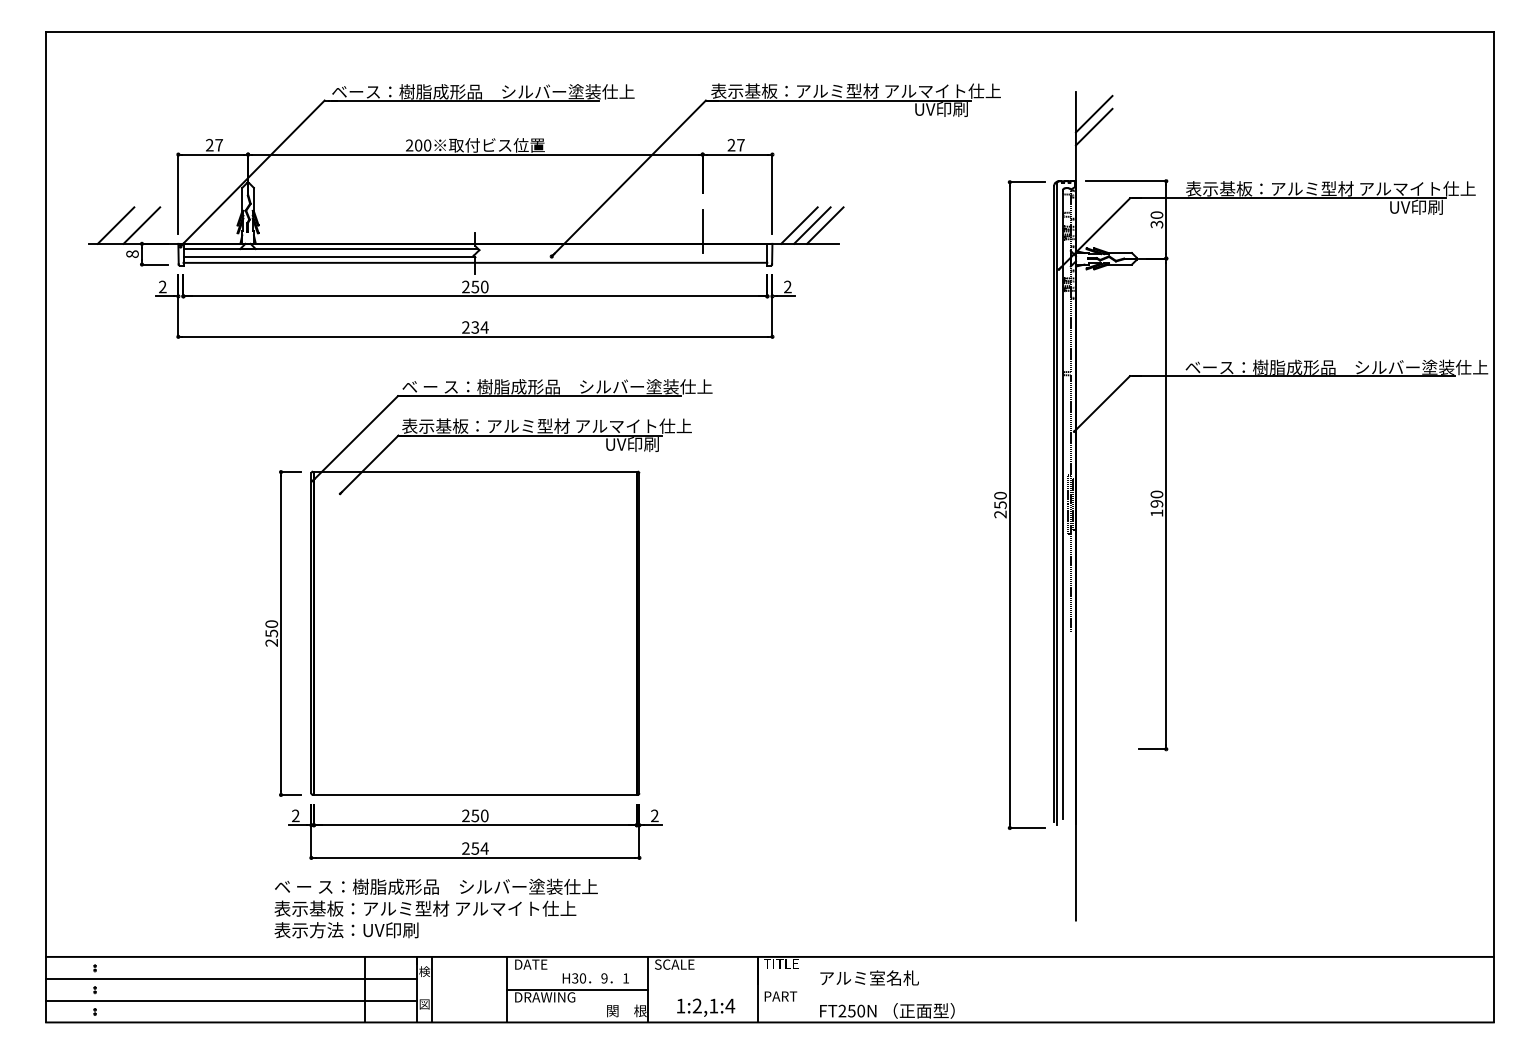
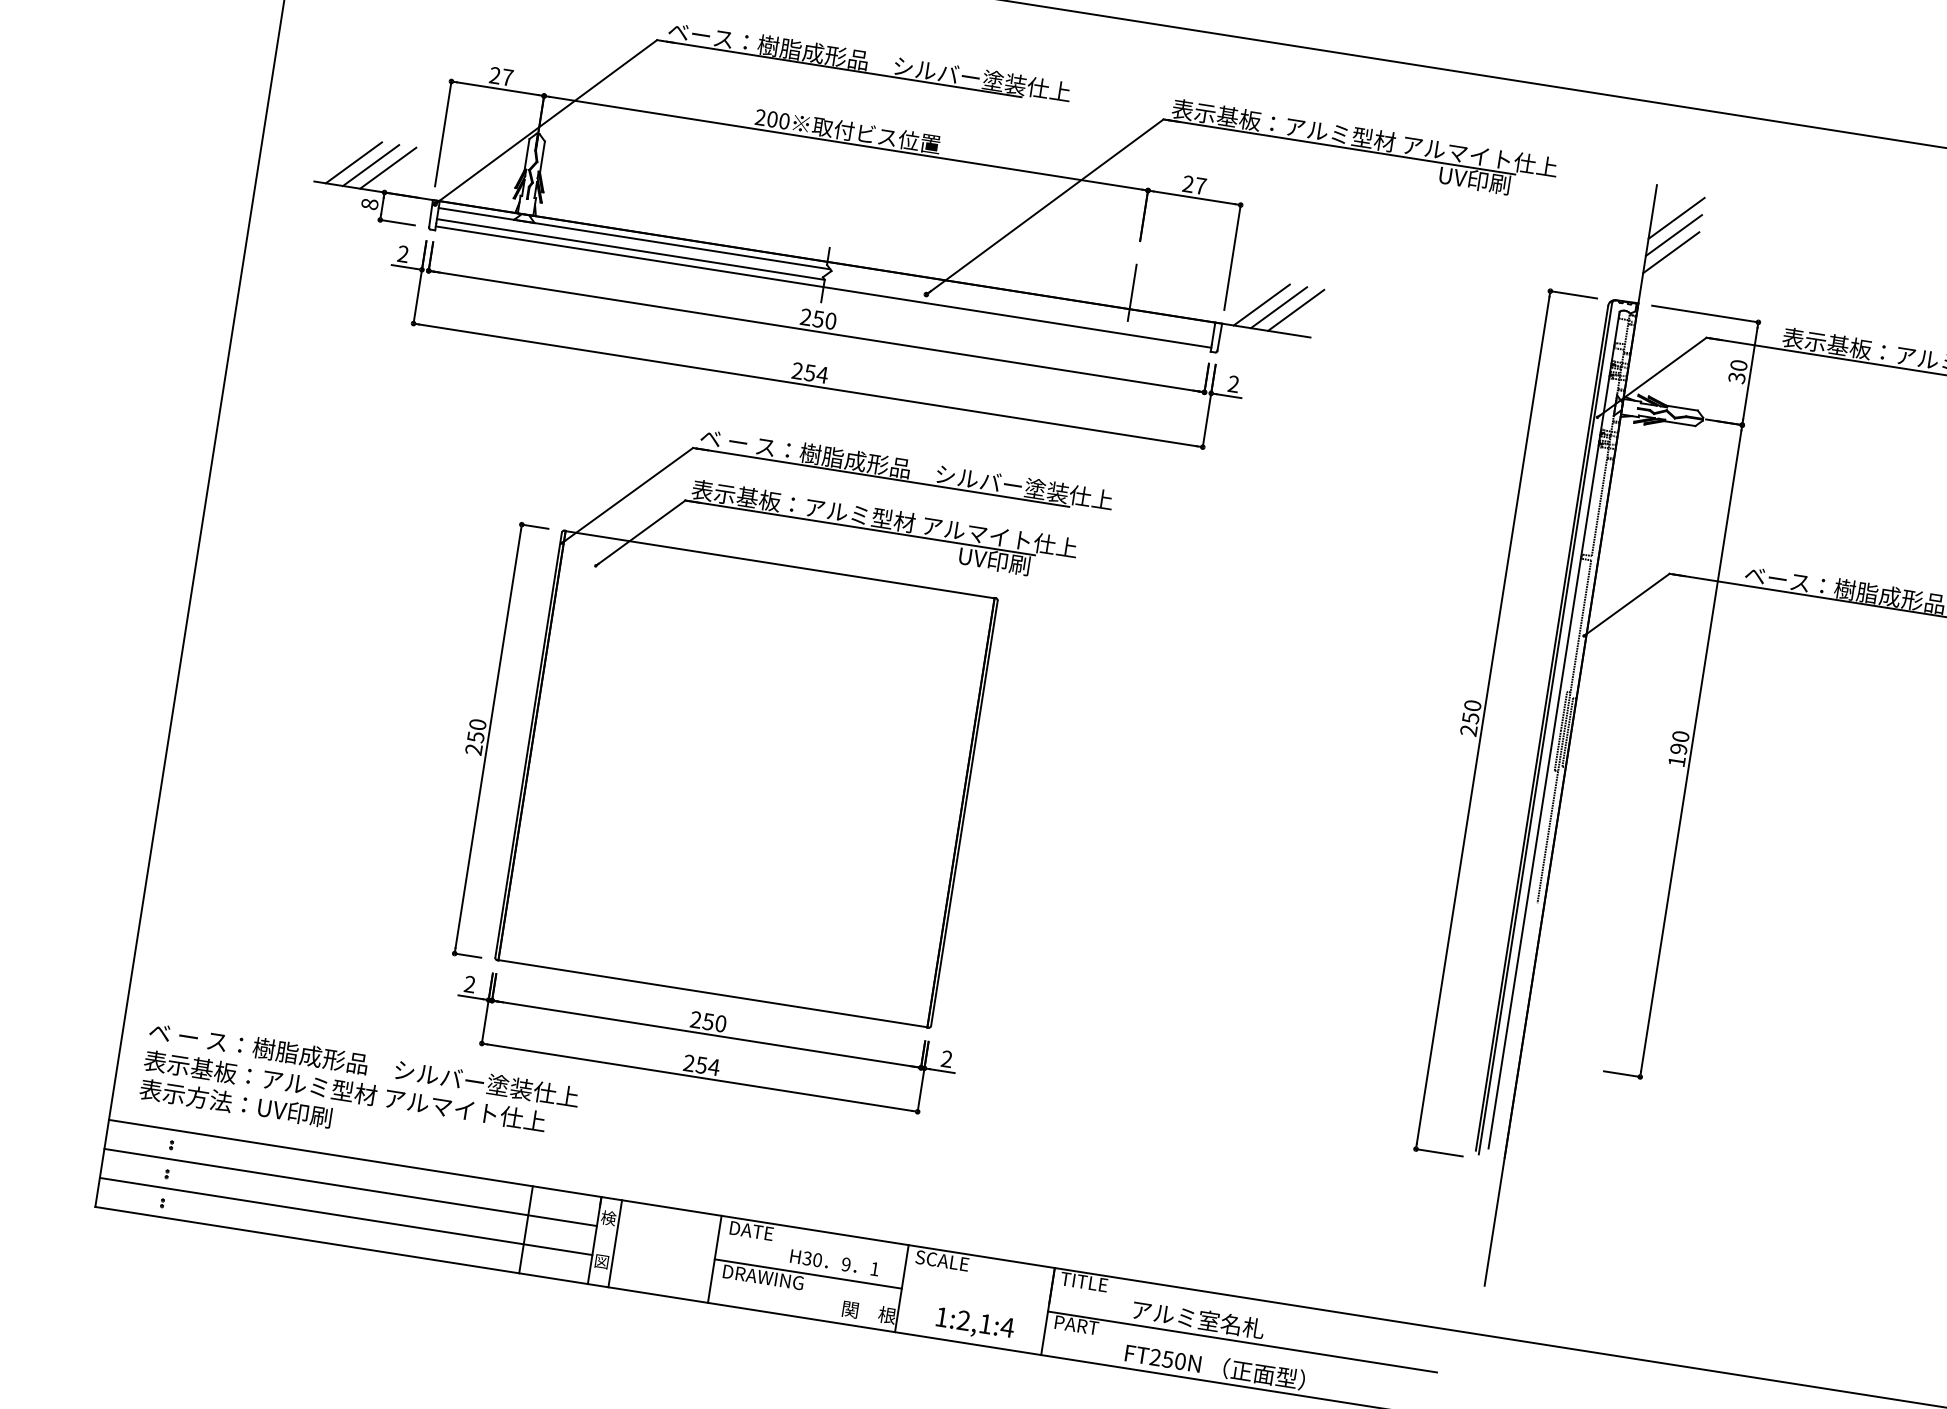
line: (1093, 139) -> (1670, 251), added
line: (128, 225) -> (370, 165), added
text: (475, 327) -> (810, 373), 234 -> 254
text: (435, 908) -> (358, 1093), moved
line: (904, 989) -> (1242, 1341), added

